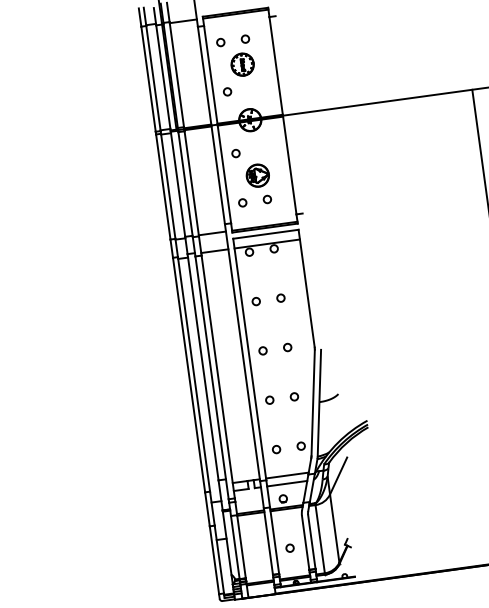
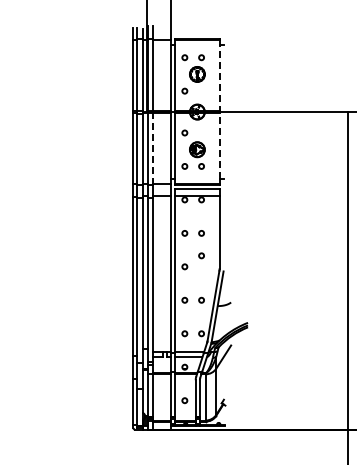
line: (282, 116) -> (219, 112), solid -> dashed
line: (191, 184) -> (152, 149), solid -> dashed
circle: (287, 347) -> (201, 255), moved

